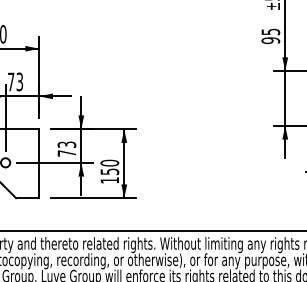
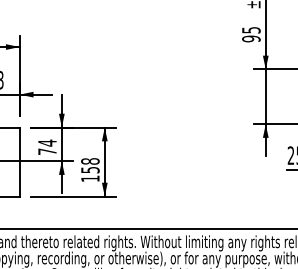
text: (66, 144) -> (47, 142), 73 -> 74
text: (109, 162) -> (90, 160), 150 -> 158

